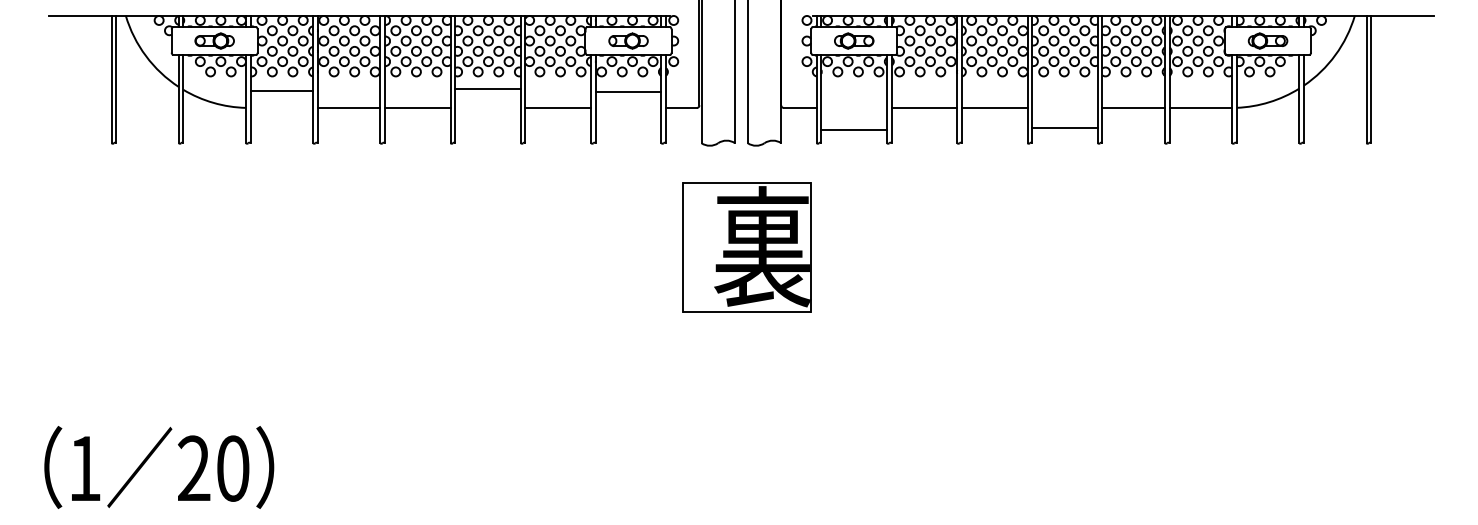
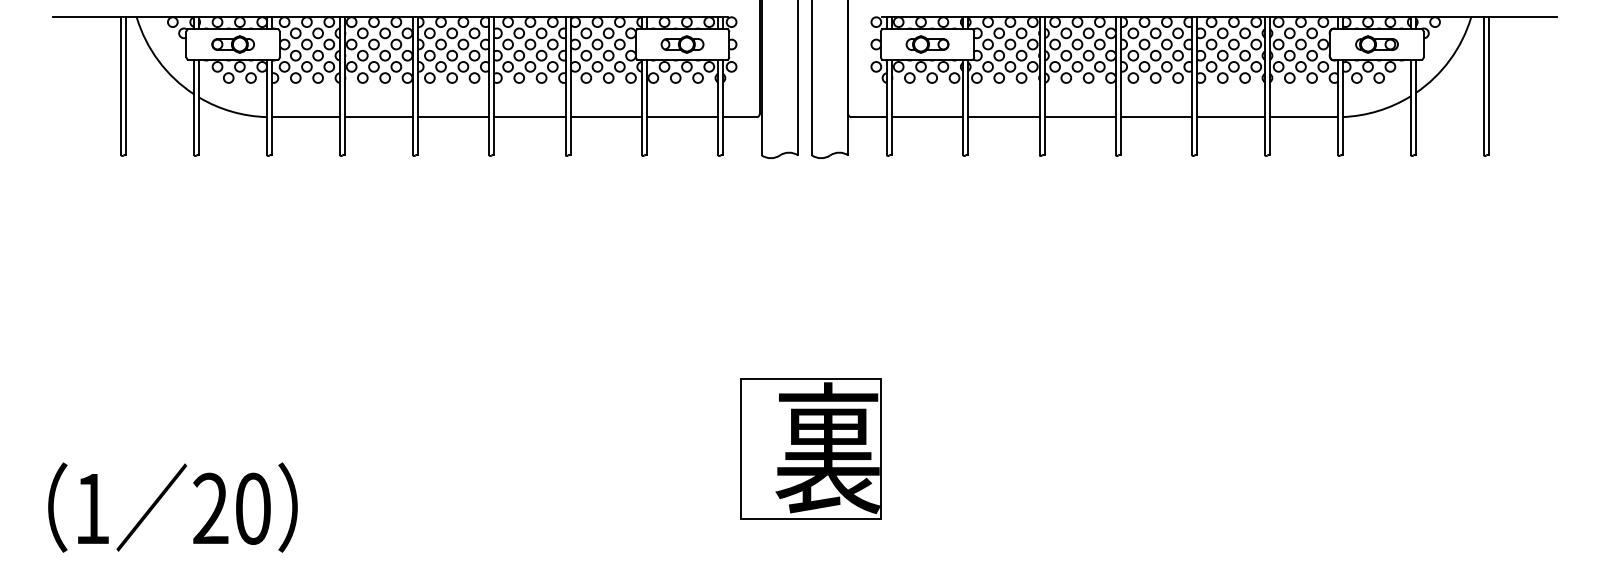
line: (487, 88) -> (529, 116), moved
line: (281, 90) -> (305, 116), moved
line: (628, 91) -> (682, 116), moved
line: (1064, 127) -> (1155, 116), moved
line: (854, 129) -> (927, 116), moved
part: (746, 247) -> (810, 448), moved

